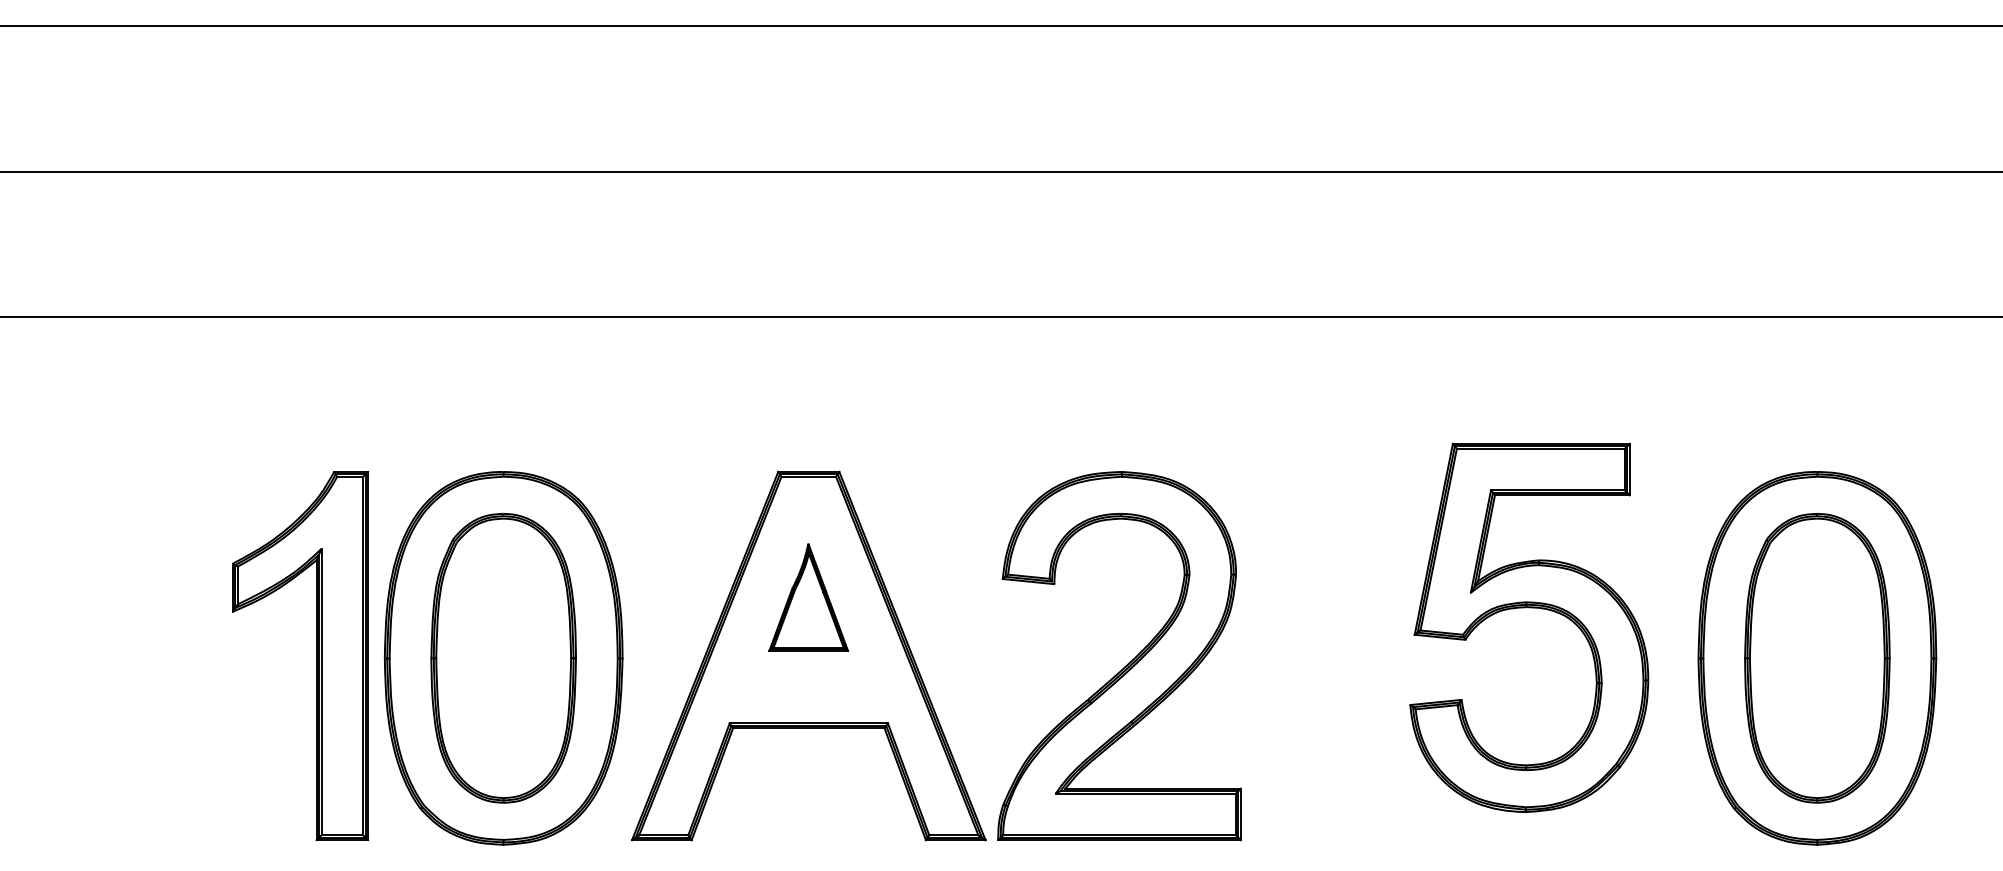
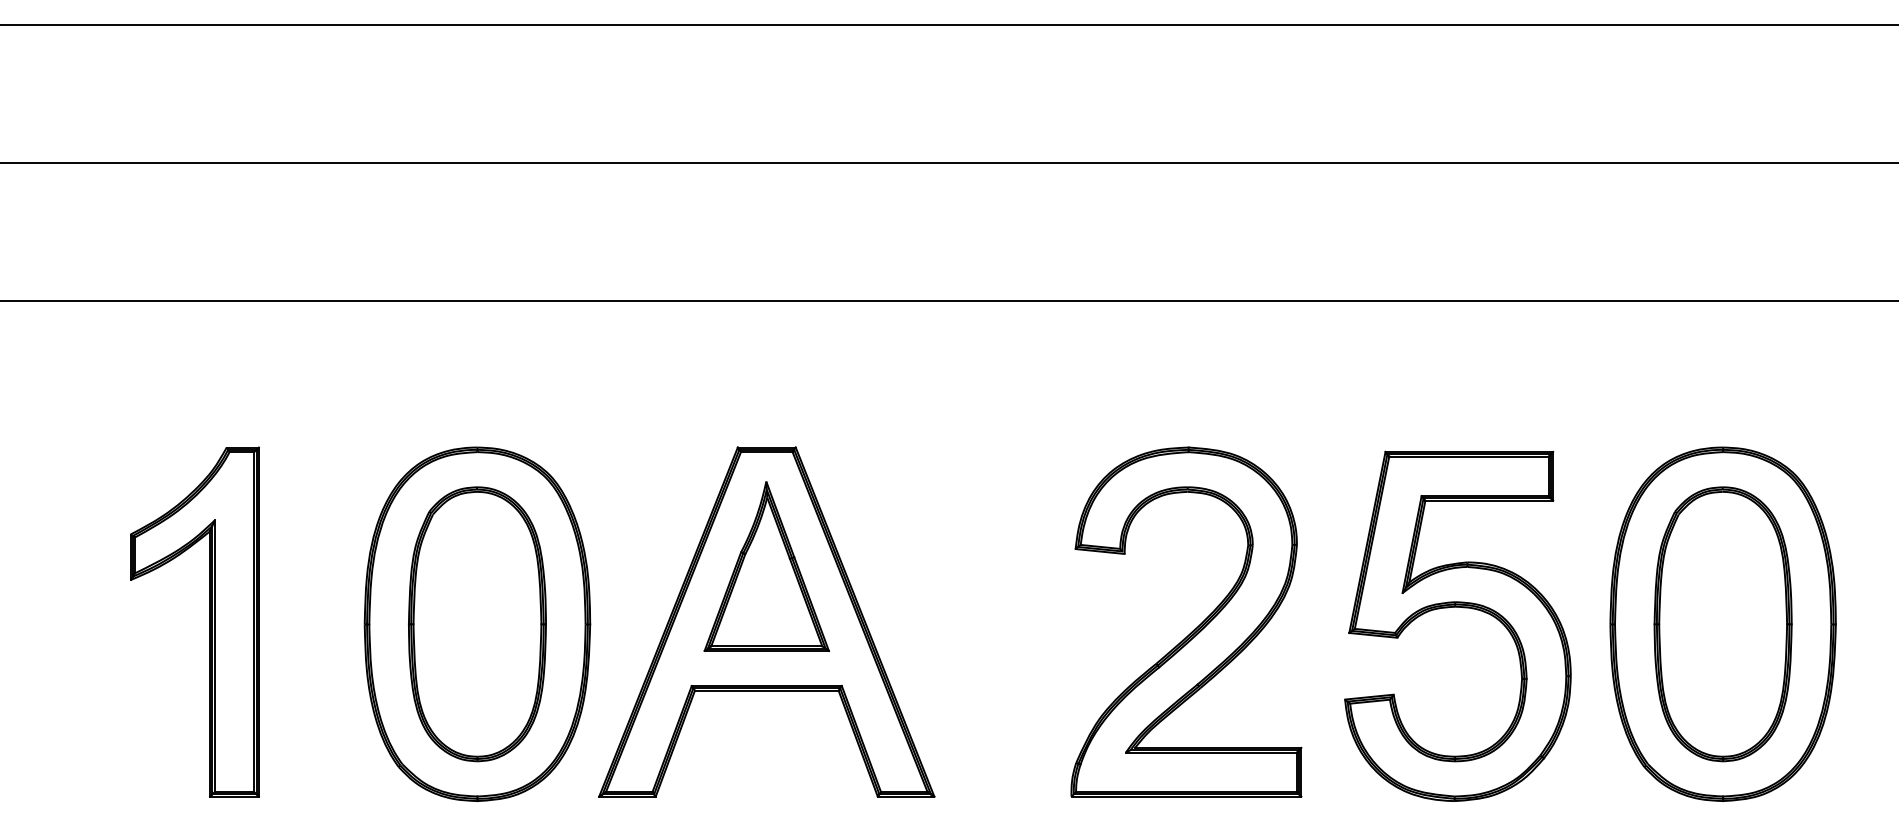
part: (808, 597) -> (766, 566), size x1.67
part: (1528, 607) -> (1457, 607), moved
part: (316, 655) -> (209, 621), moved
part: (1128, 662) -> (1194, 628), moved

